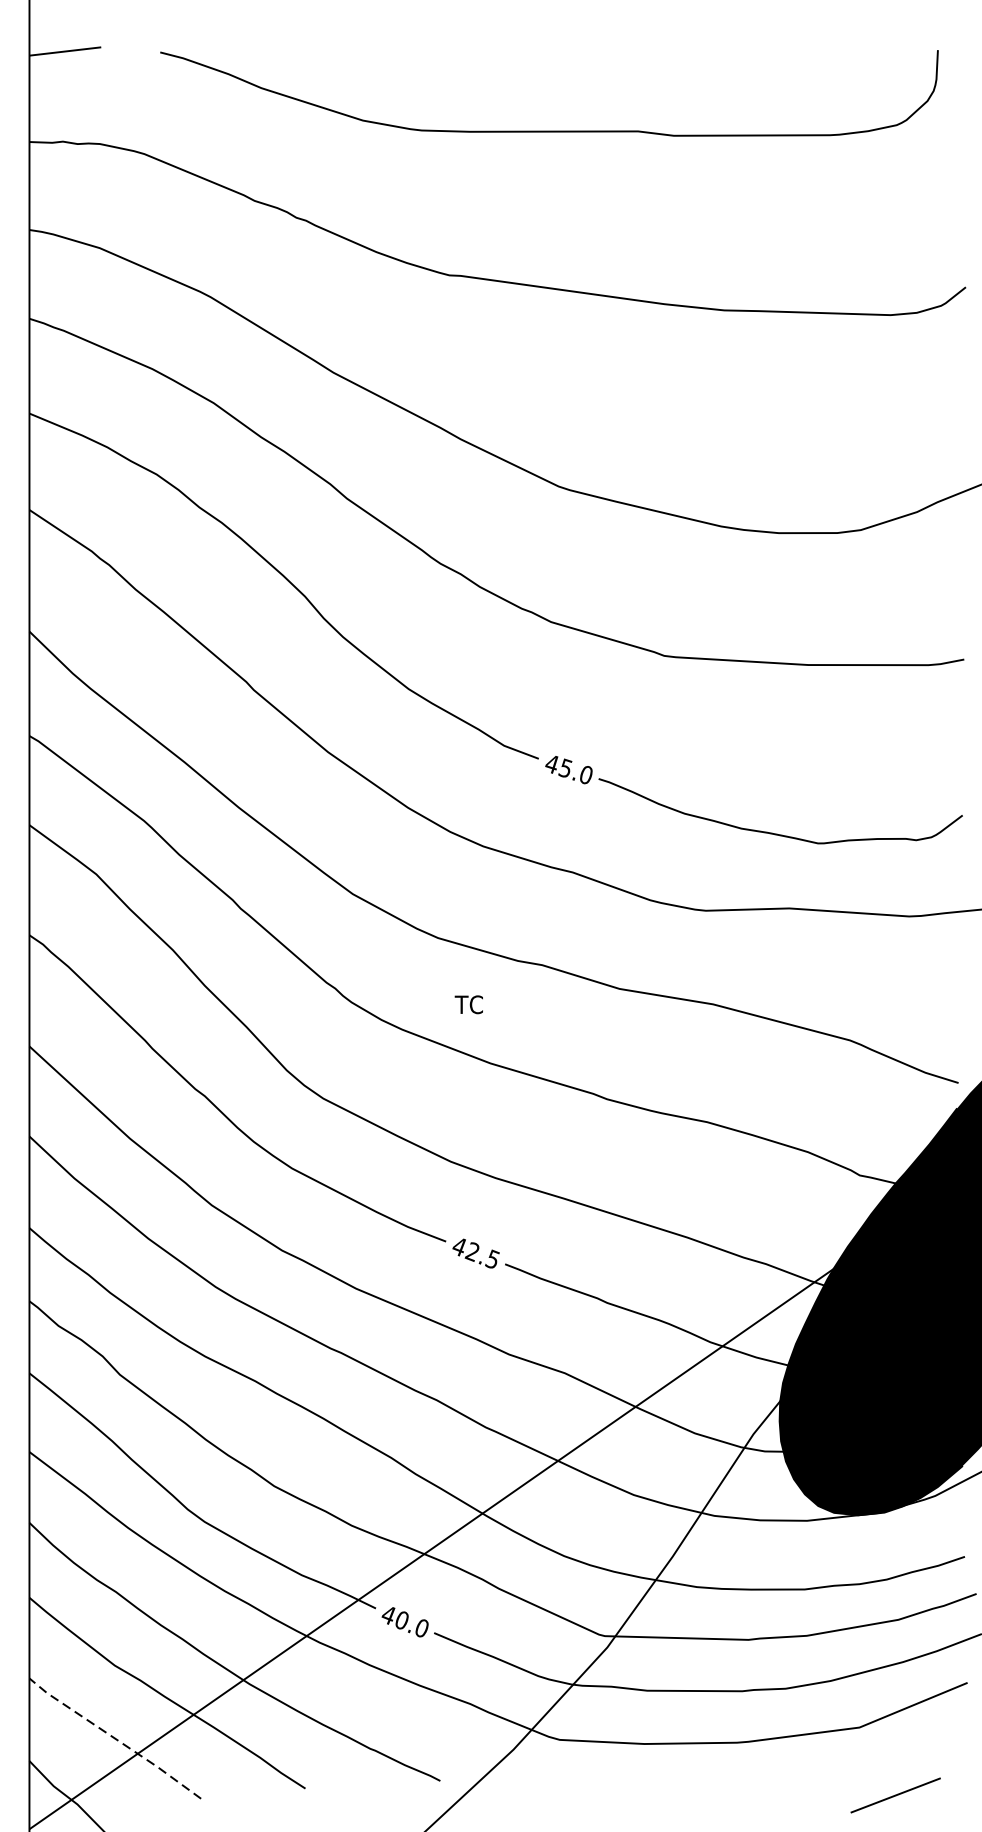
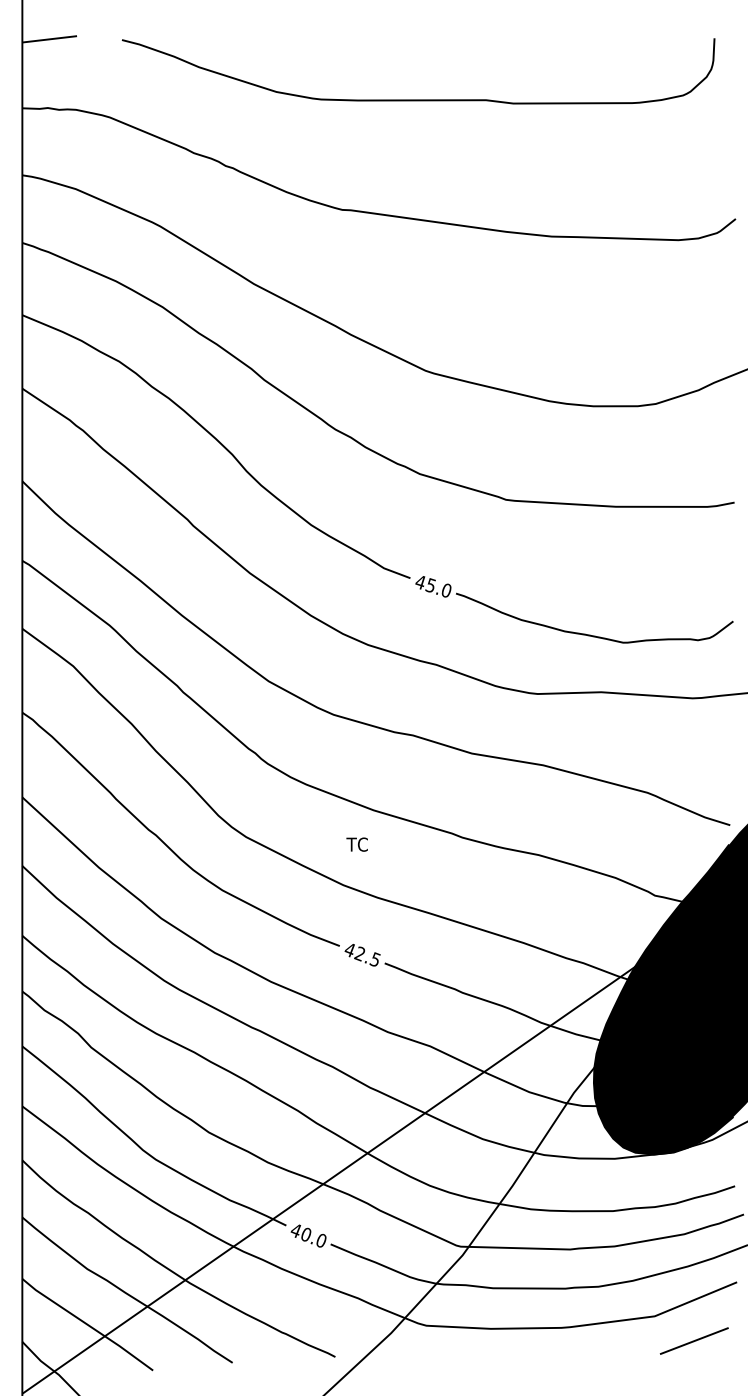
text: (468, 1004) -> (356, 844), moved
line: (114, 1738) -> (87, 1324), dashed -> solid
line: (894, 1794) -> (693, 1340), moved

